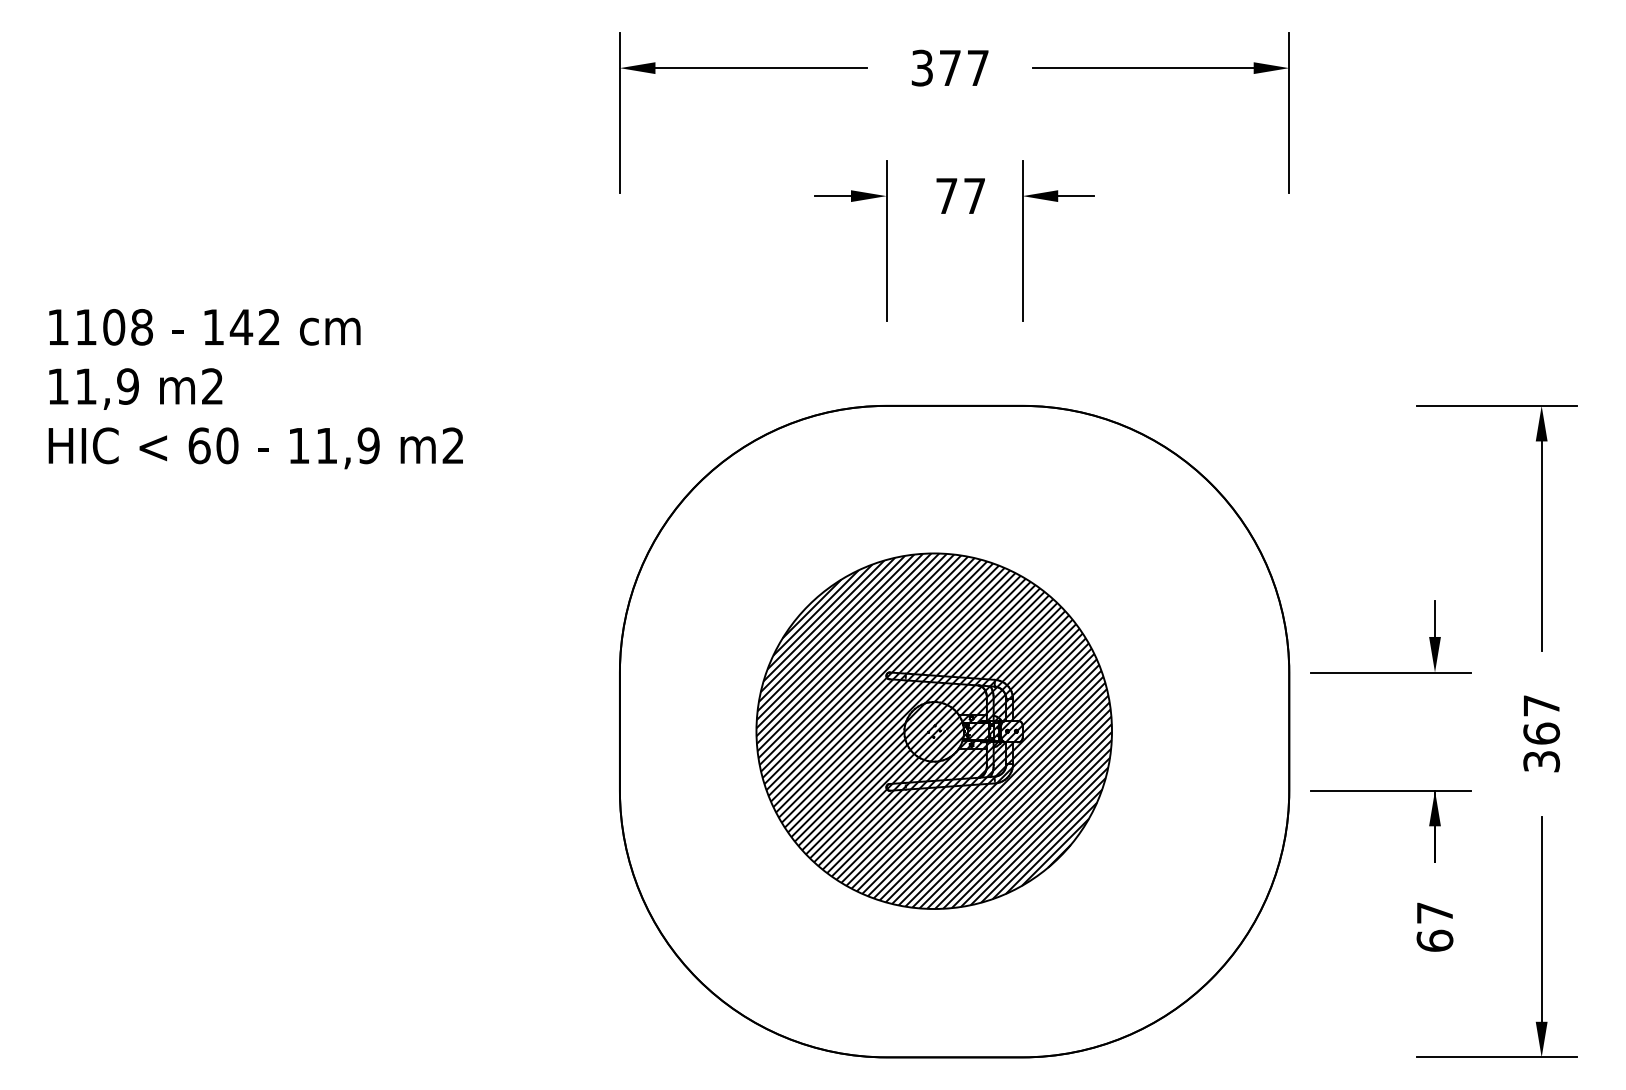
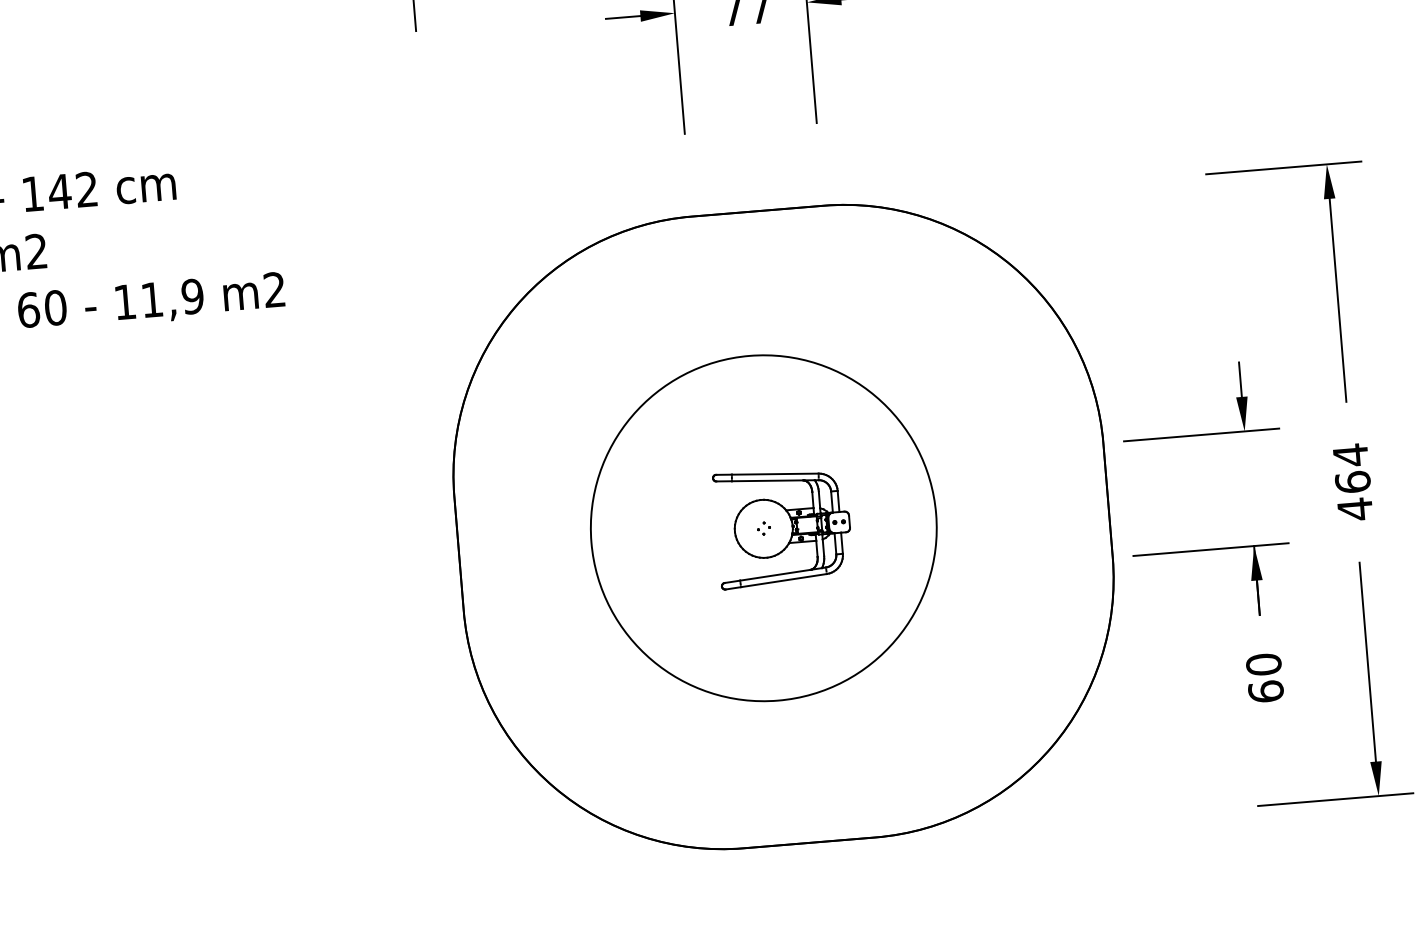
hatch: (933, 730) -> (763, 527), removed
text: (1541, 733) -> (1352, 482), 367 -> 464
text: (1434, 912) -> (1263, 664), 67 -> 60

